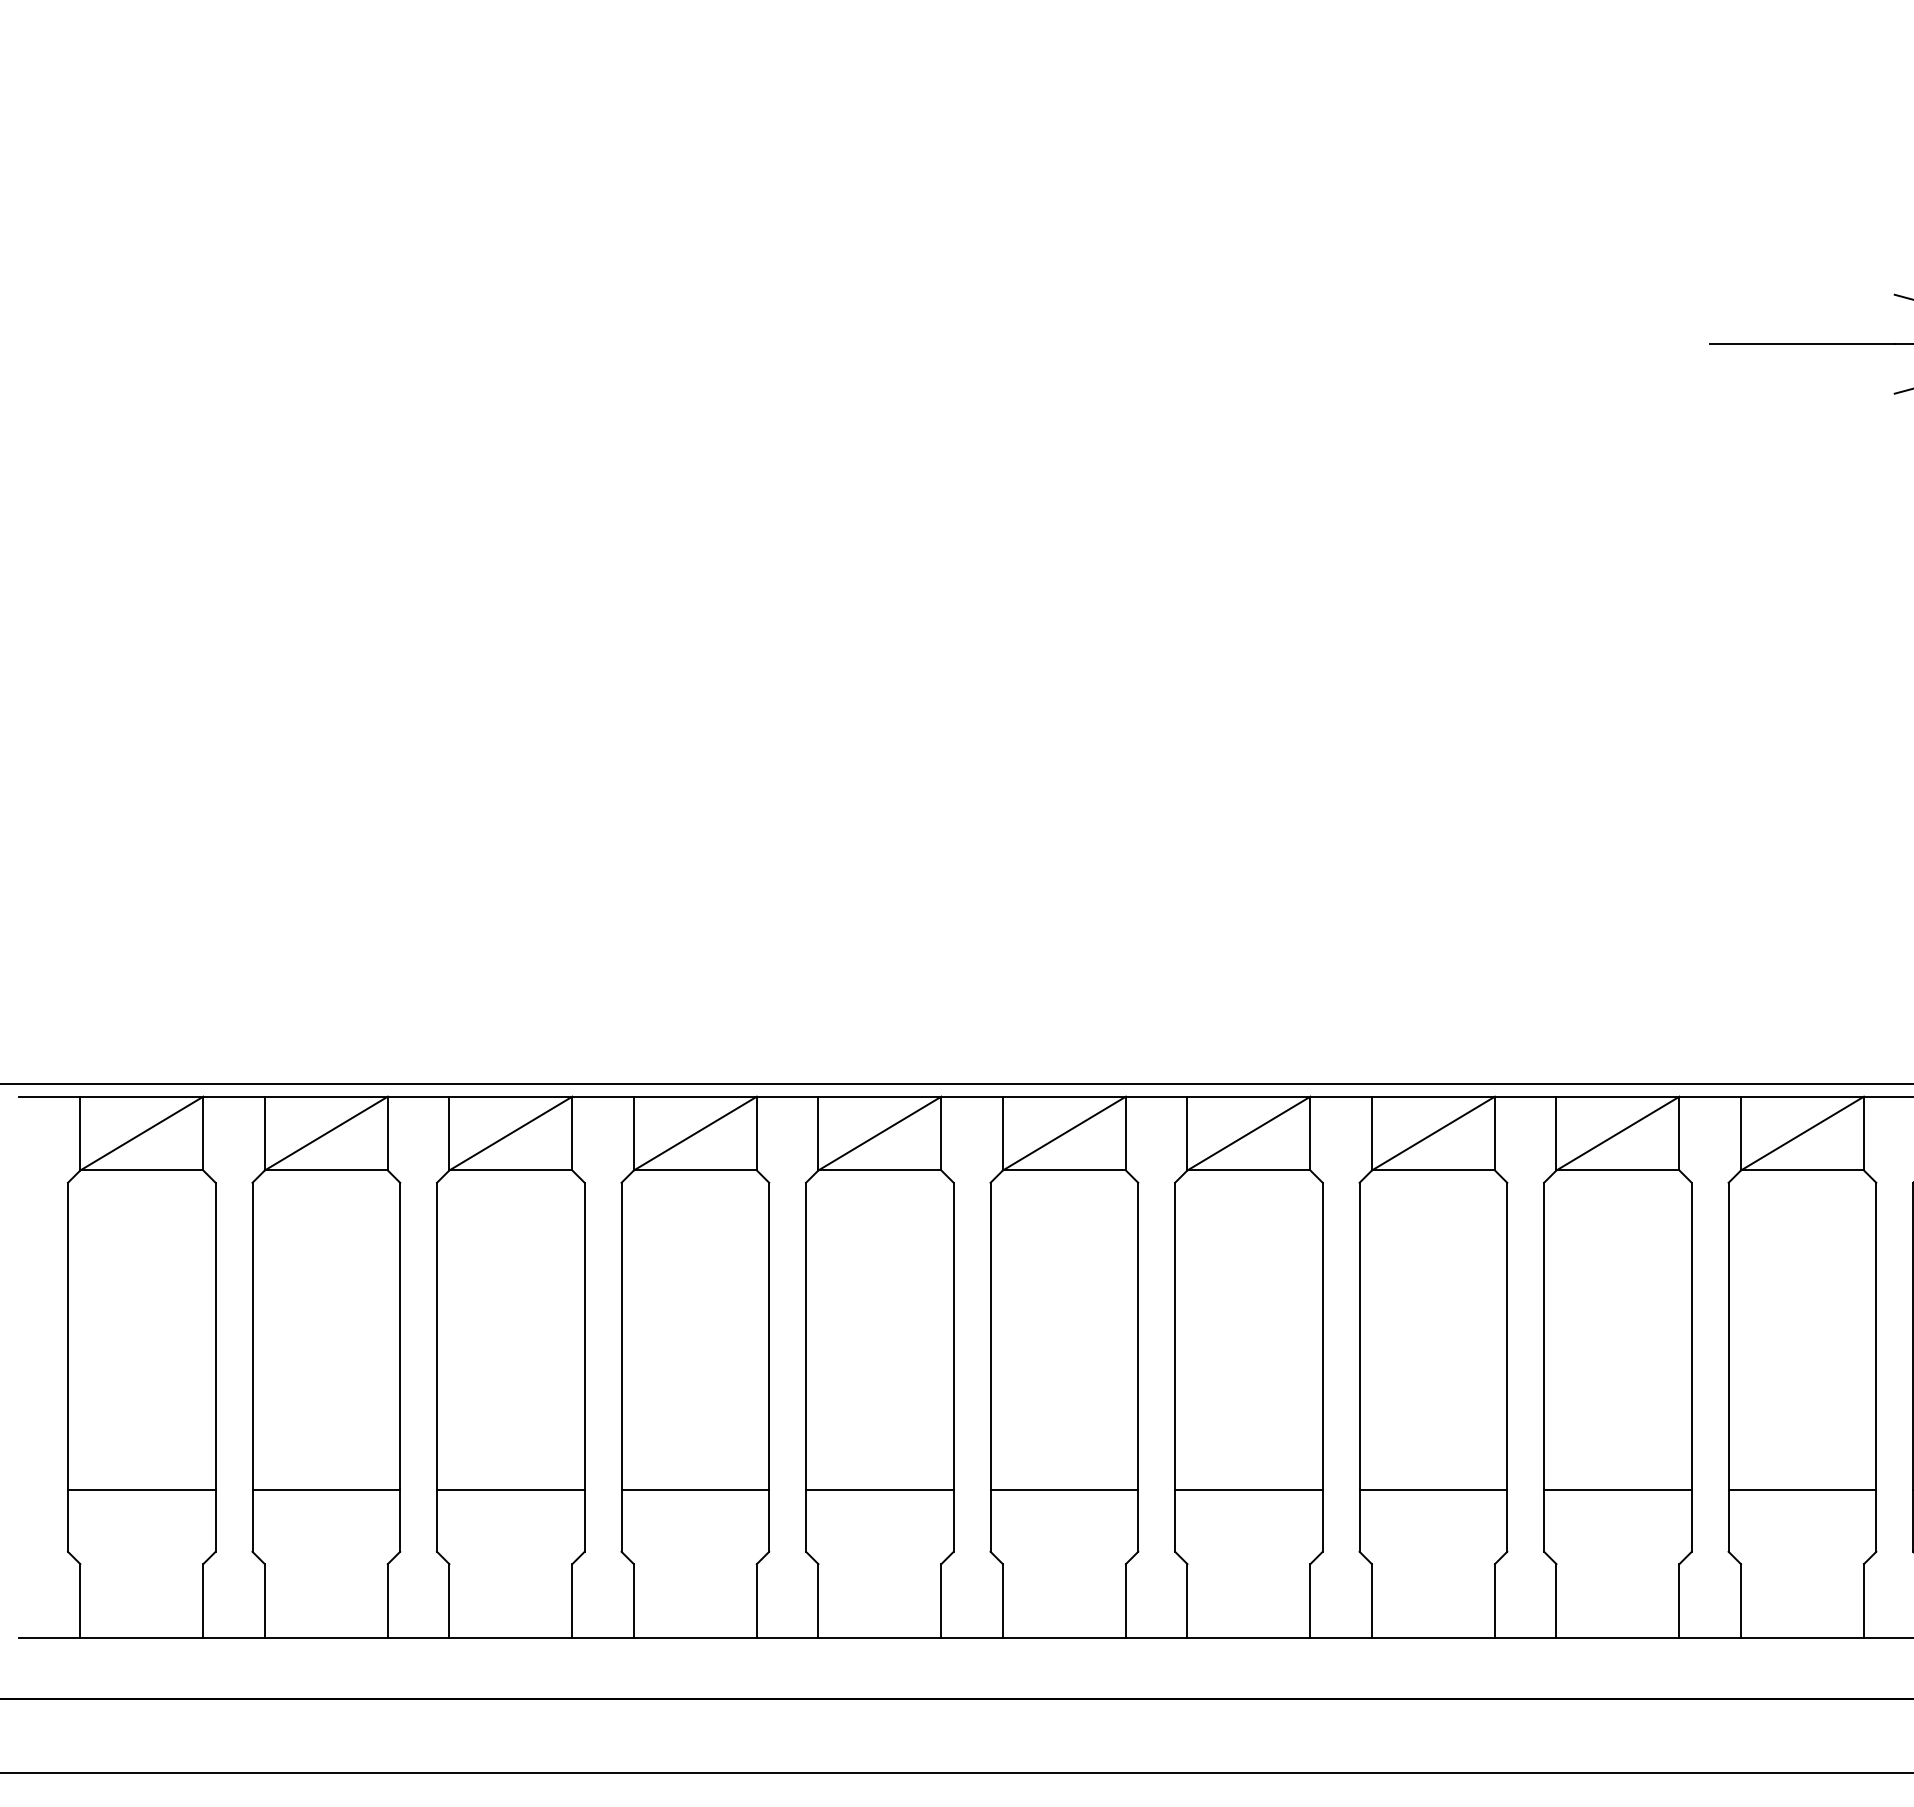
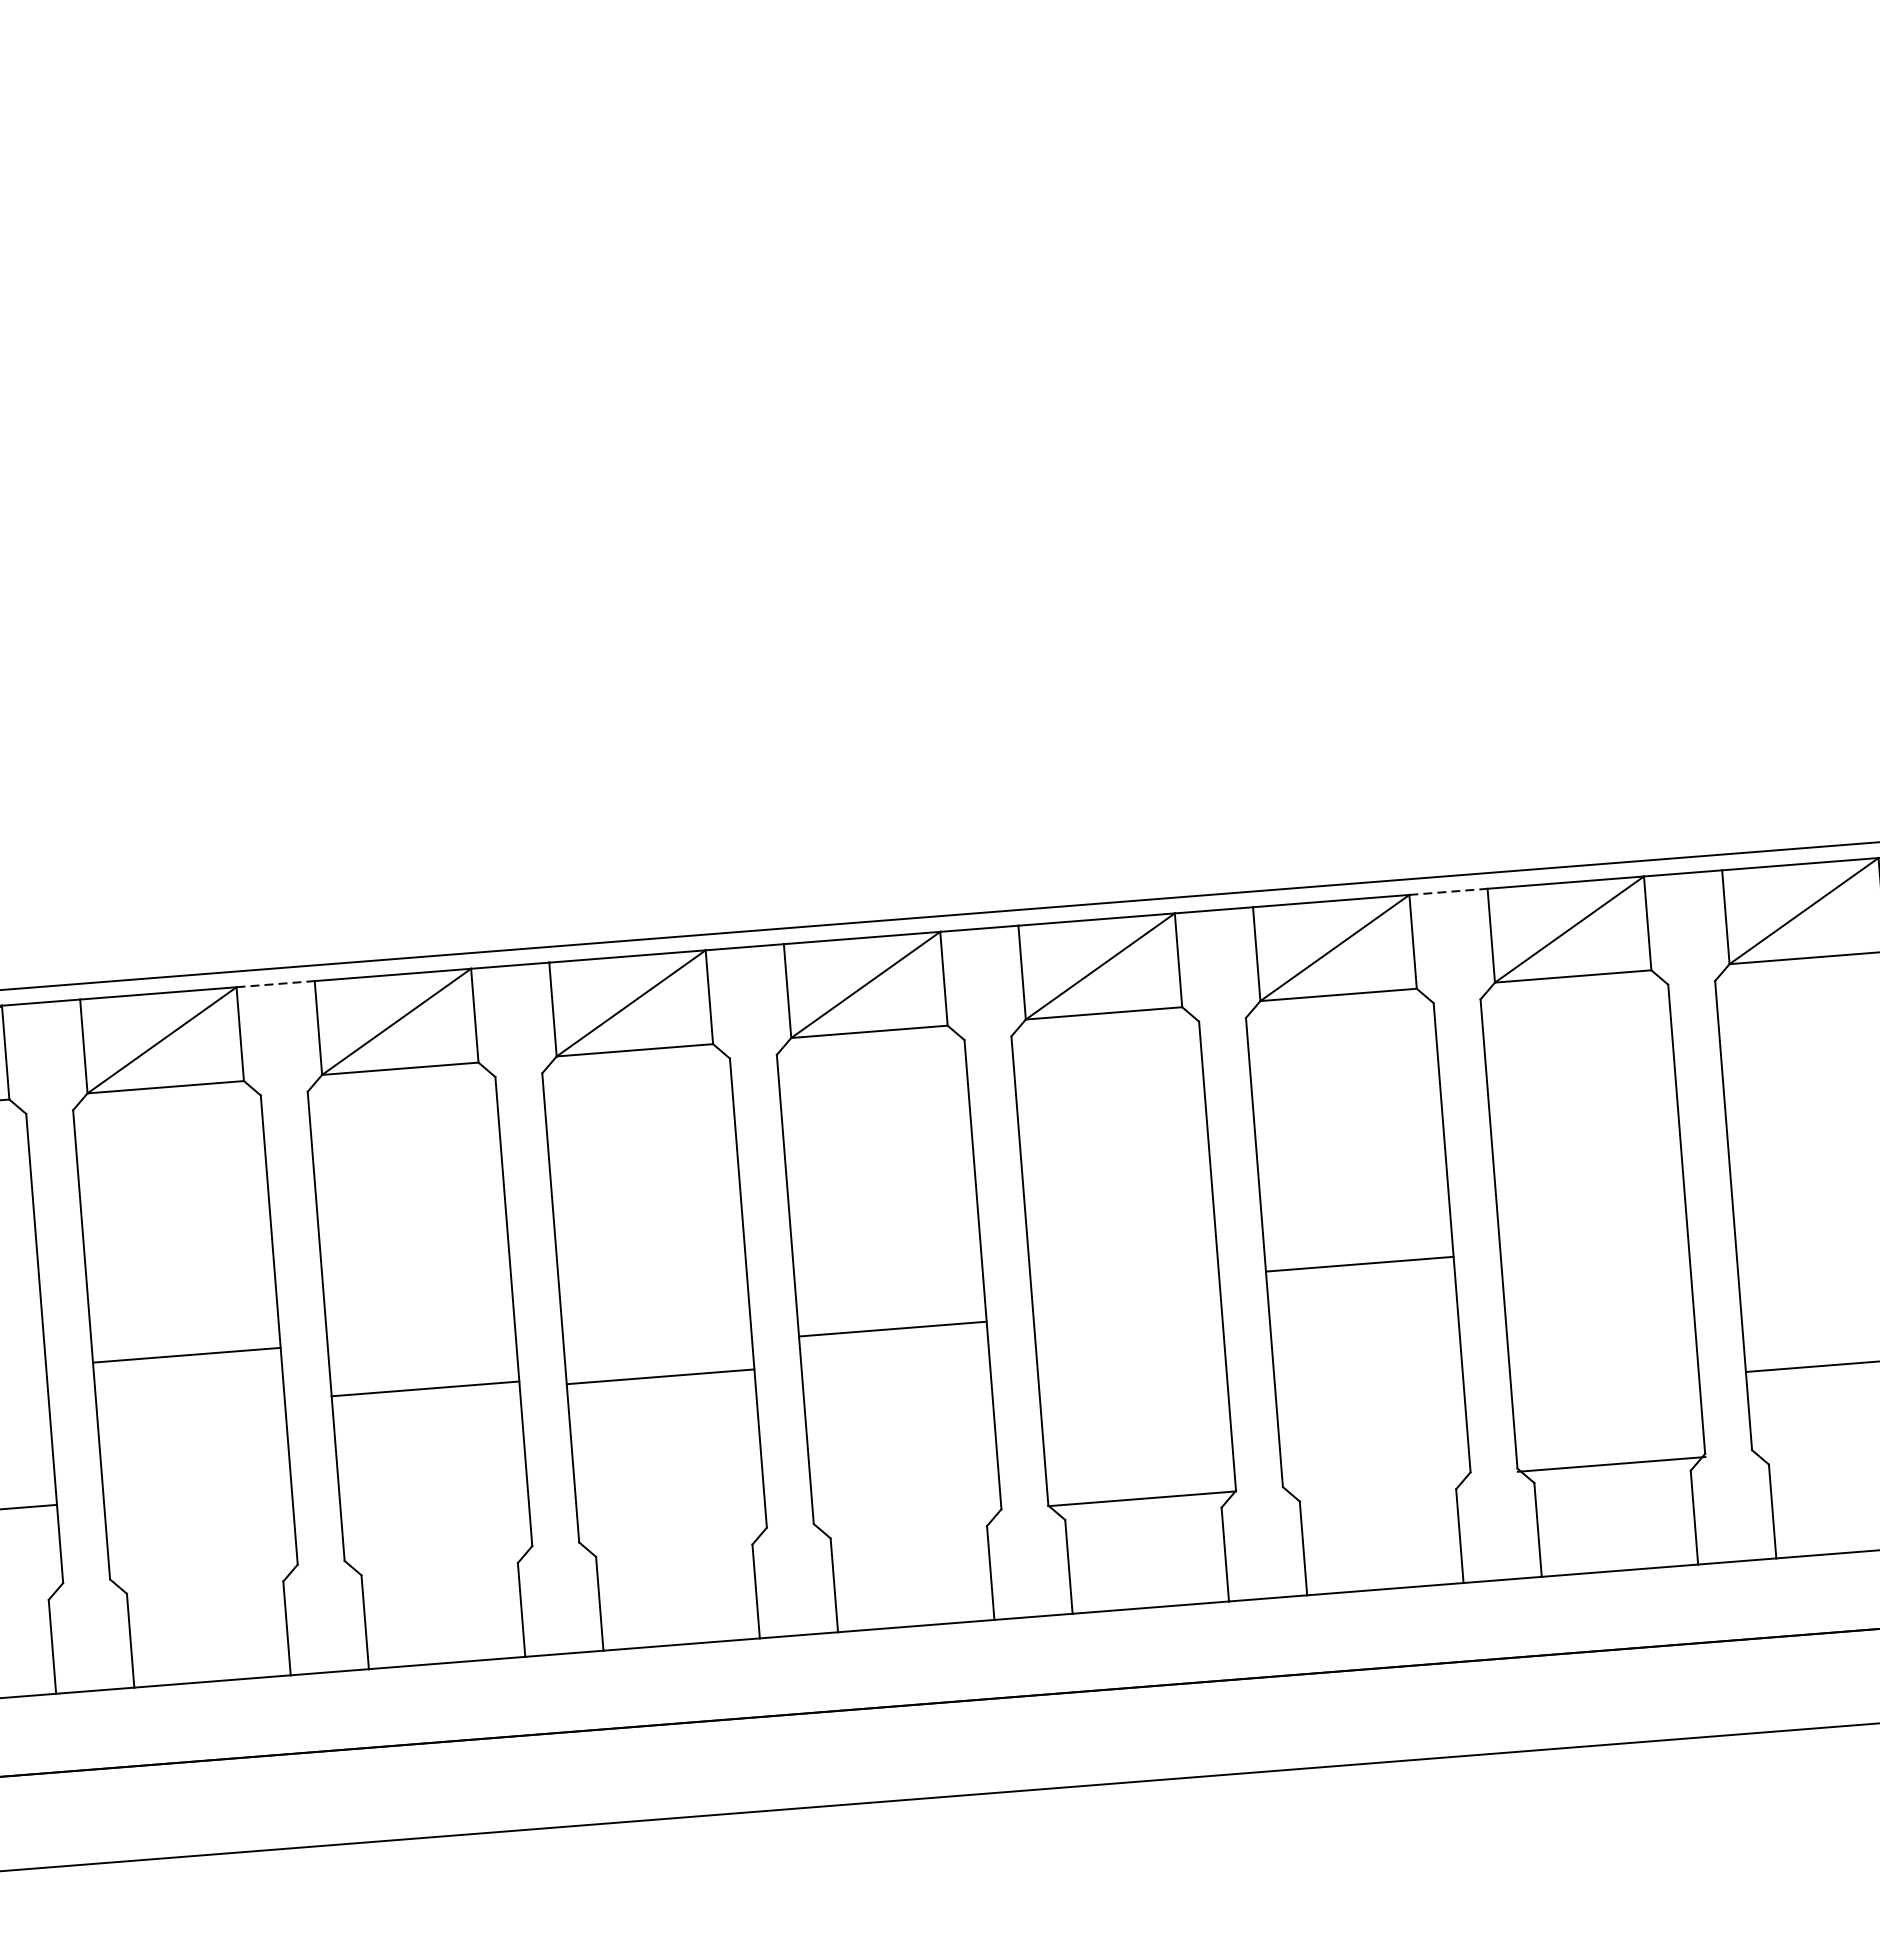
line: (418, 1096) -> (275, 983), solid -> dashed
line: (1341, 1096) -> (1448, 891), solid -> dashed
line: (326, 1490) -> (187, 1355), moved
line: (510, 1490) -> (425, 1389), moved
line: (695, 1490) -> (660, 1377), moved
line: (879, 1490) -> (892, 1329), moved
line: (1064, 1490) -> (1142, 1499), moved
line: (1248, 1490) -> (1359, 1264), moved
line: (1433, 1490) -> (1611, 1464), moved

